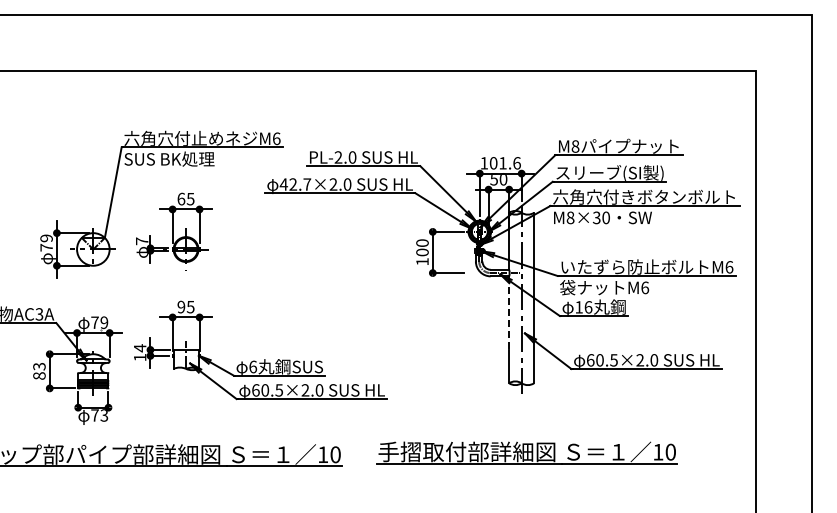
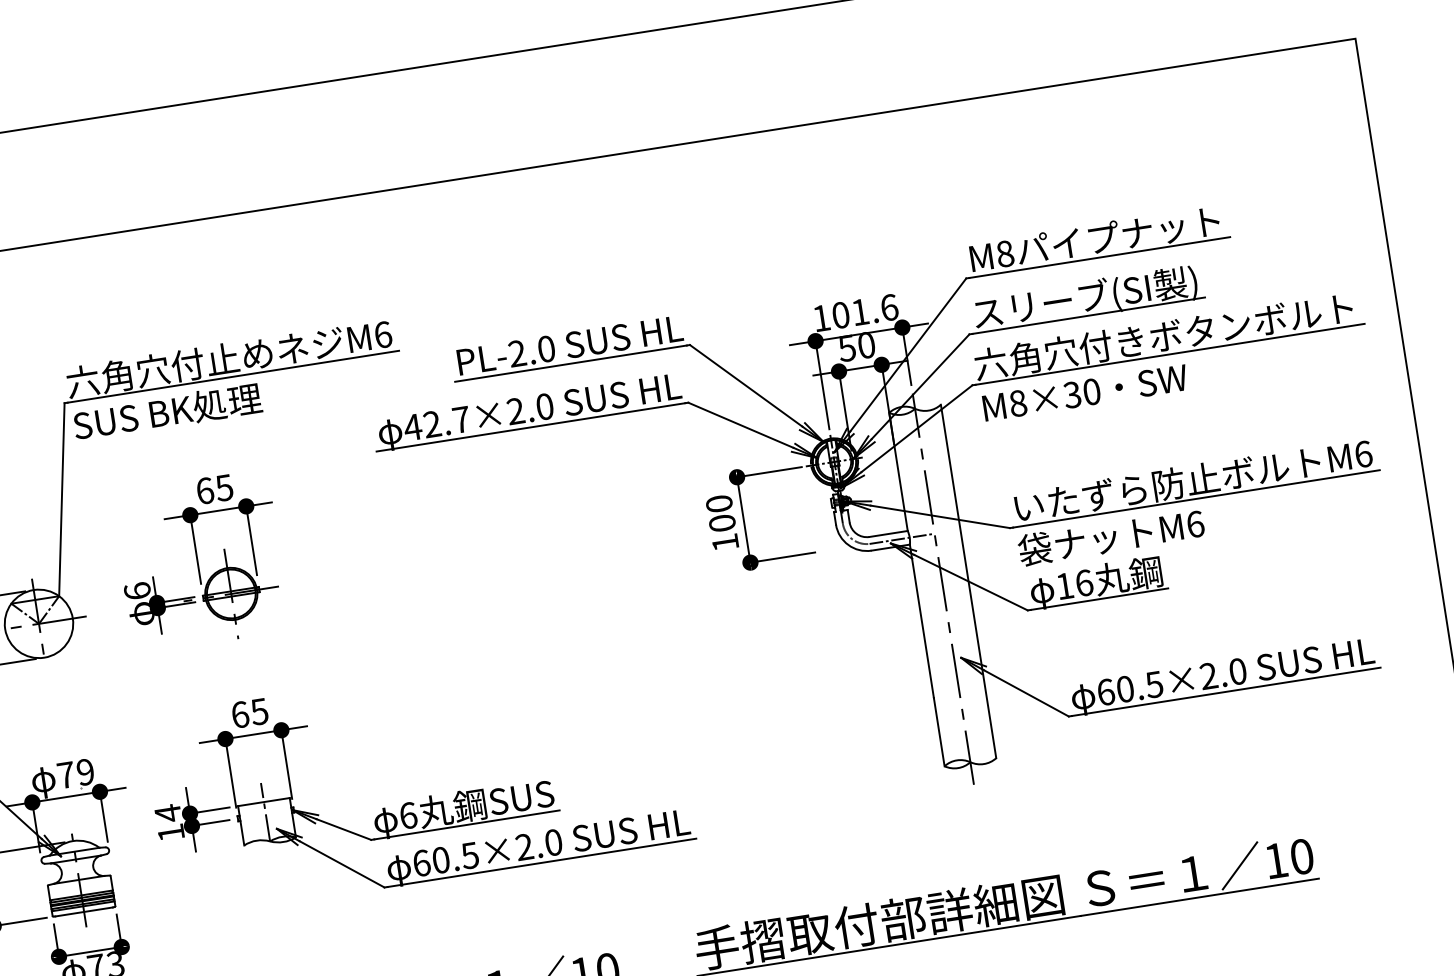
text: (141, 241) -> (136, 591), 7 -> 6
text: (181, 306) -> (240, 713), 95 -> 65
line: (509, 313) -> (922, 621), dashed -> solid

